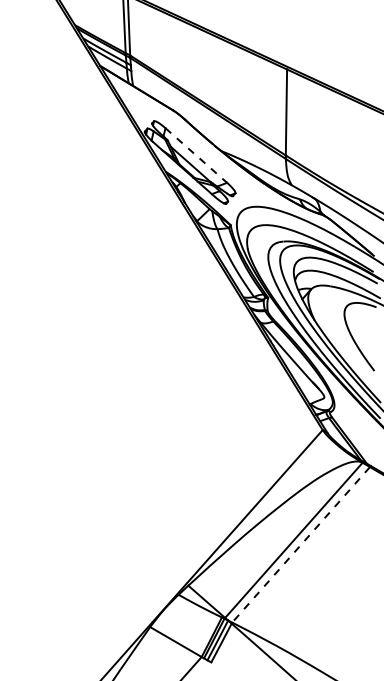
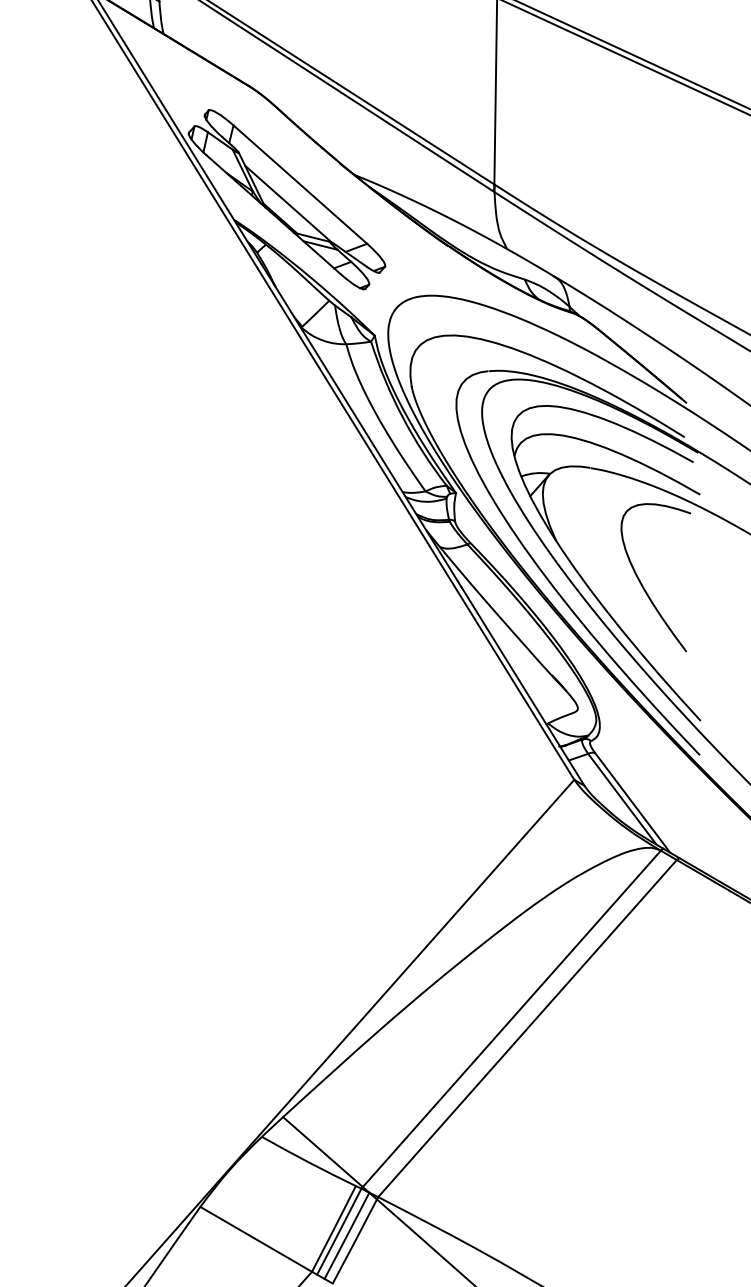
line: (196, 155) -> (300, 184), dashed -> solid
line: (301, 544) -> (528, 1027), dashed -> solid

